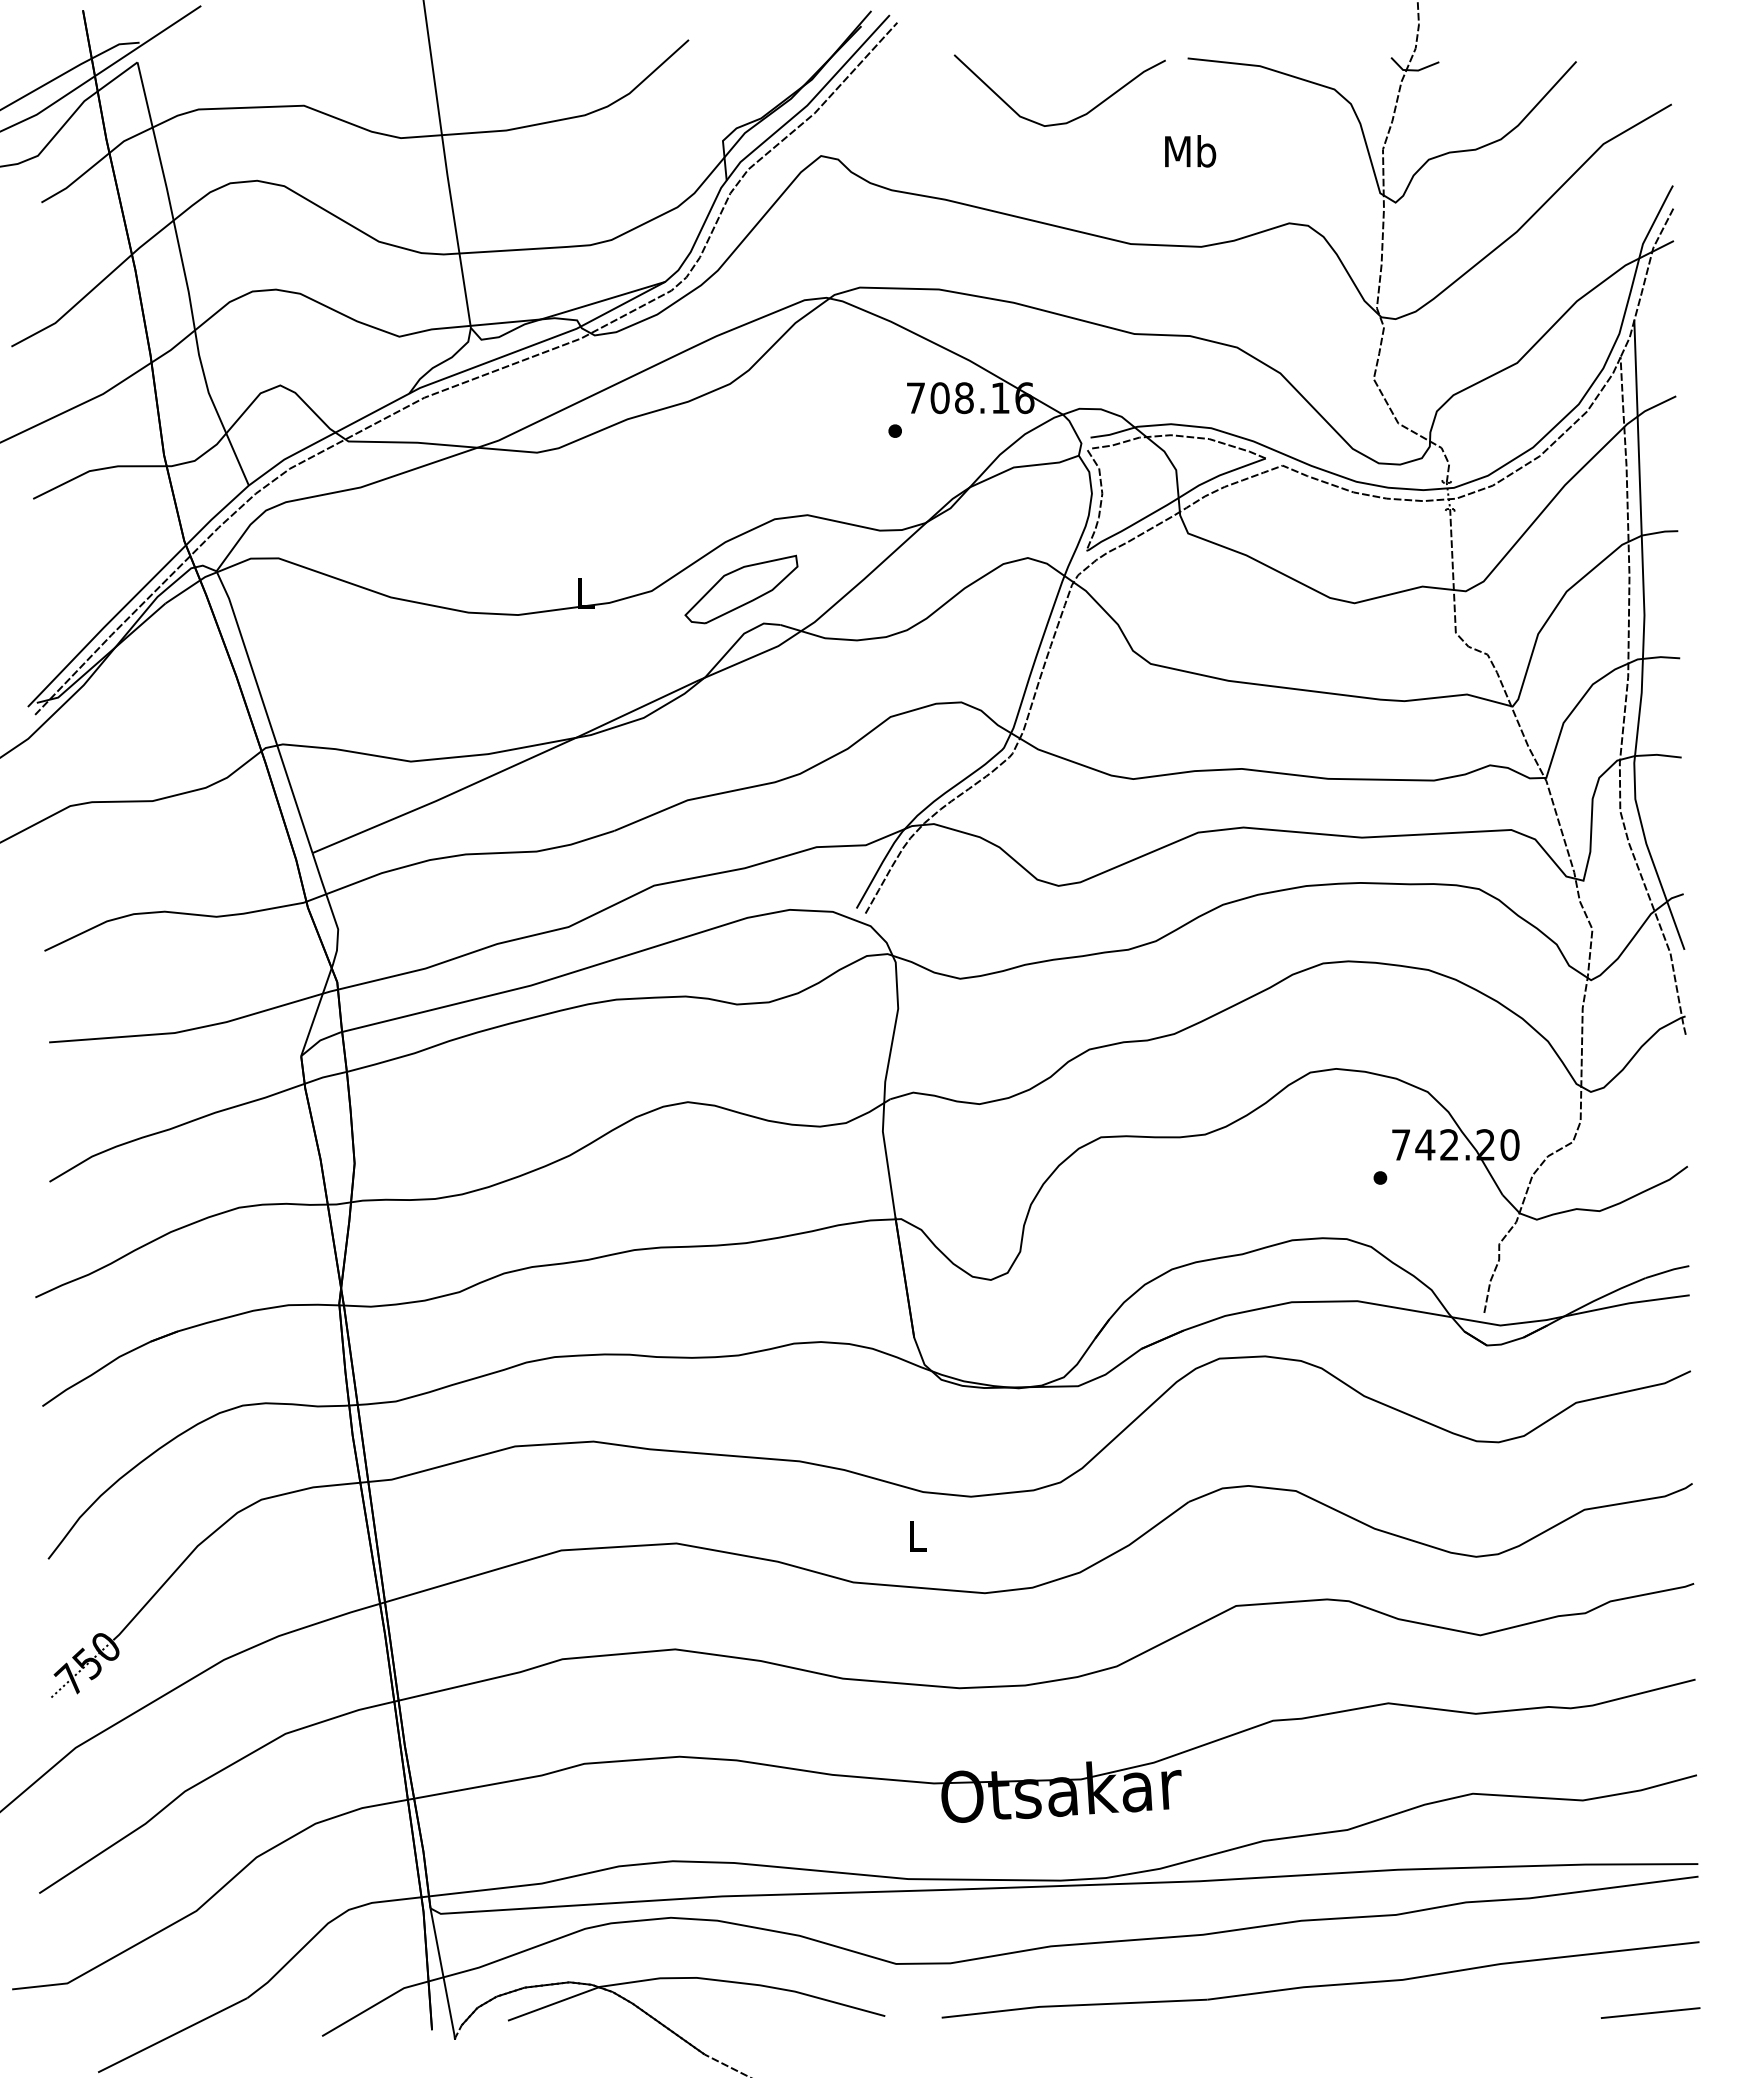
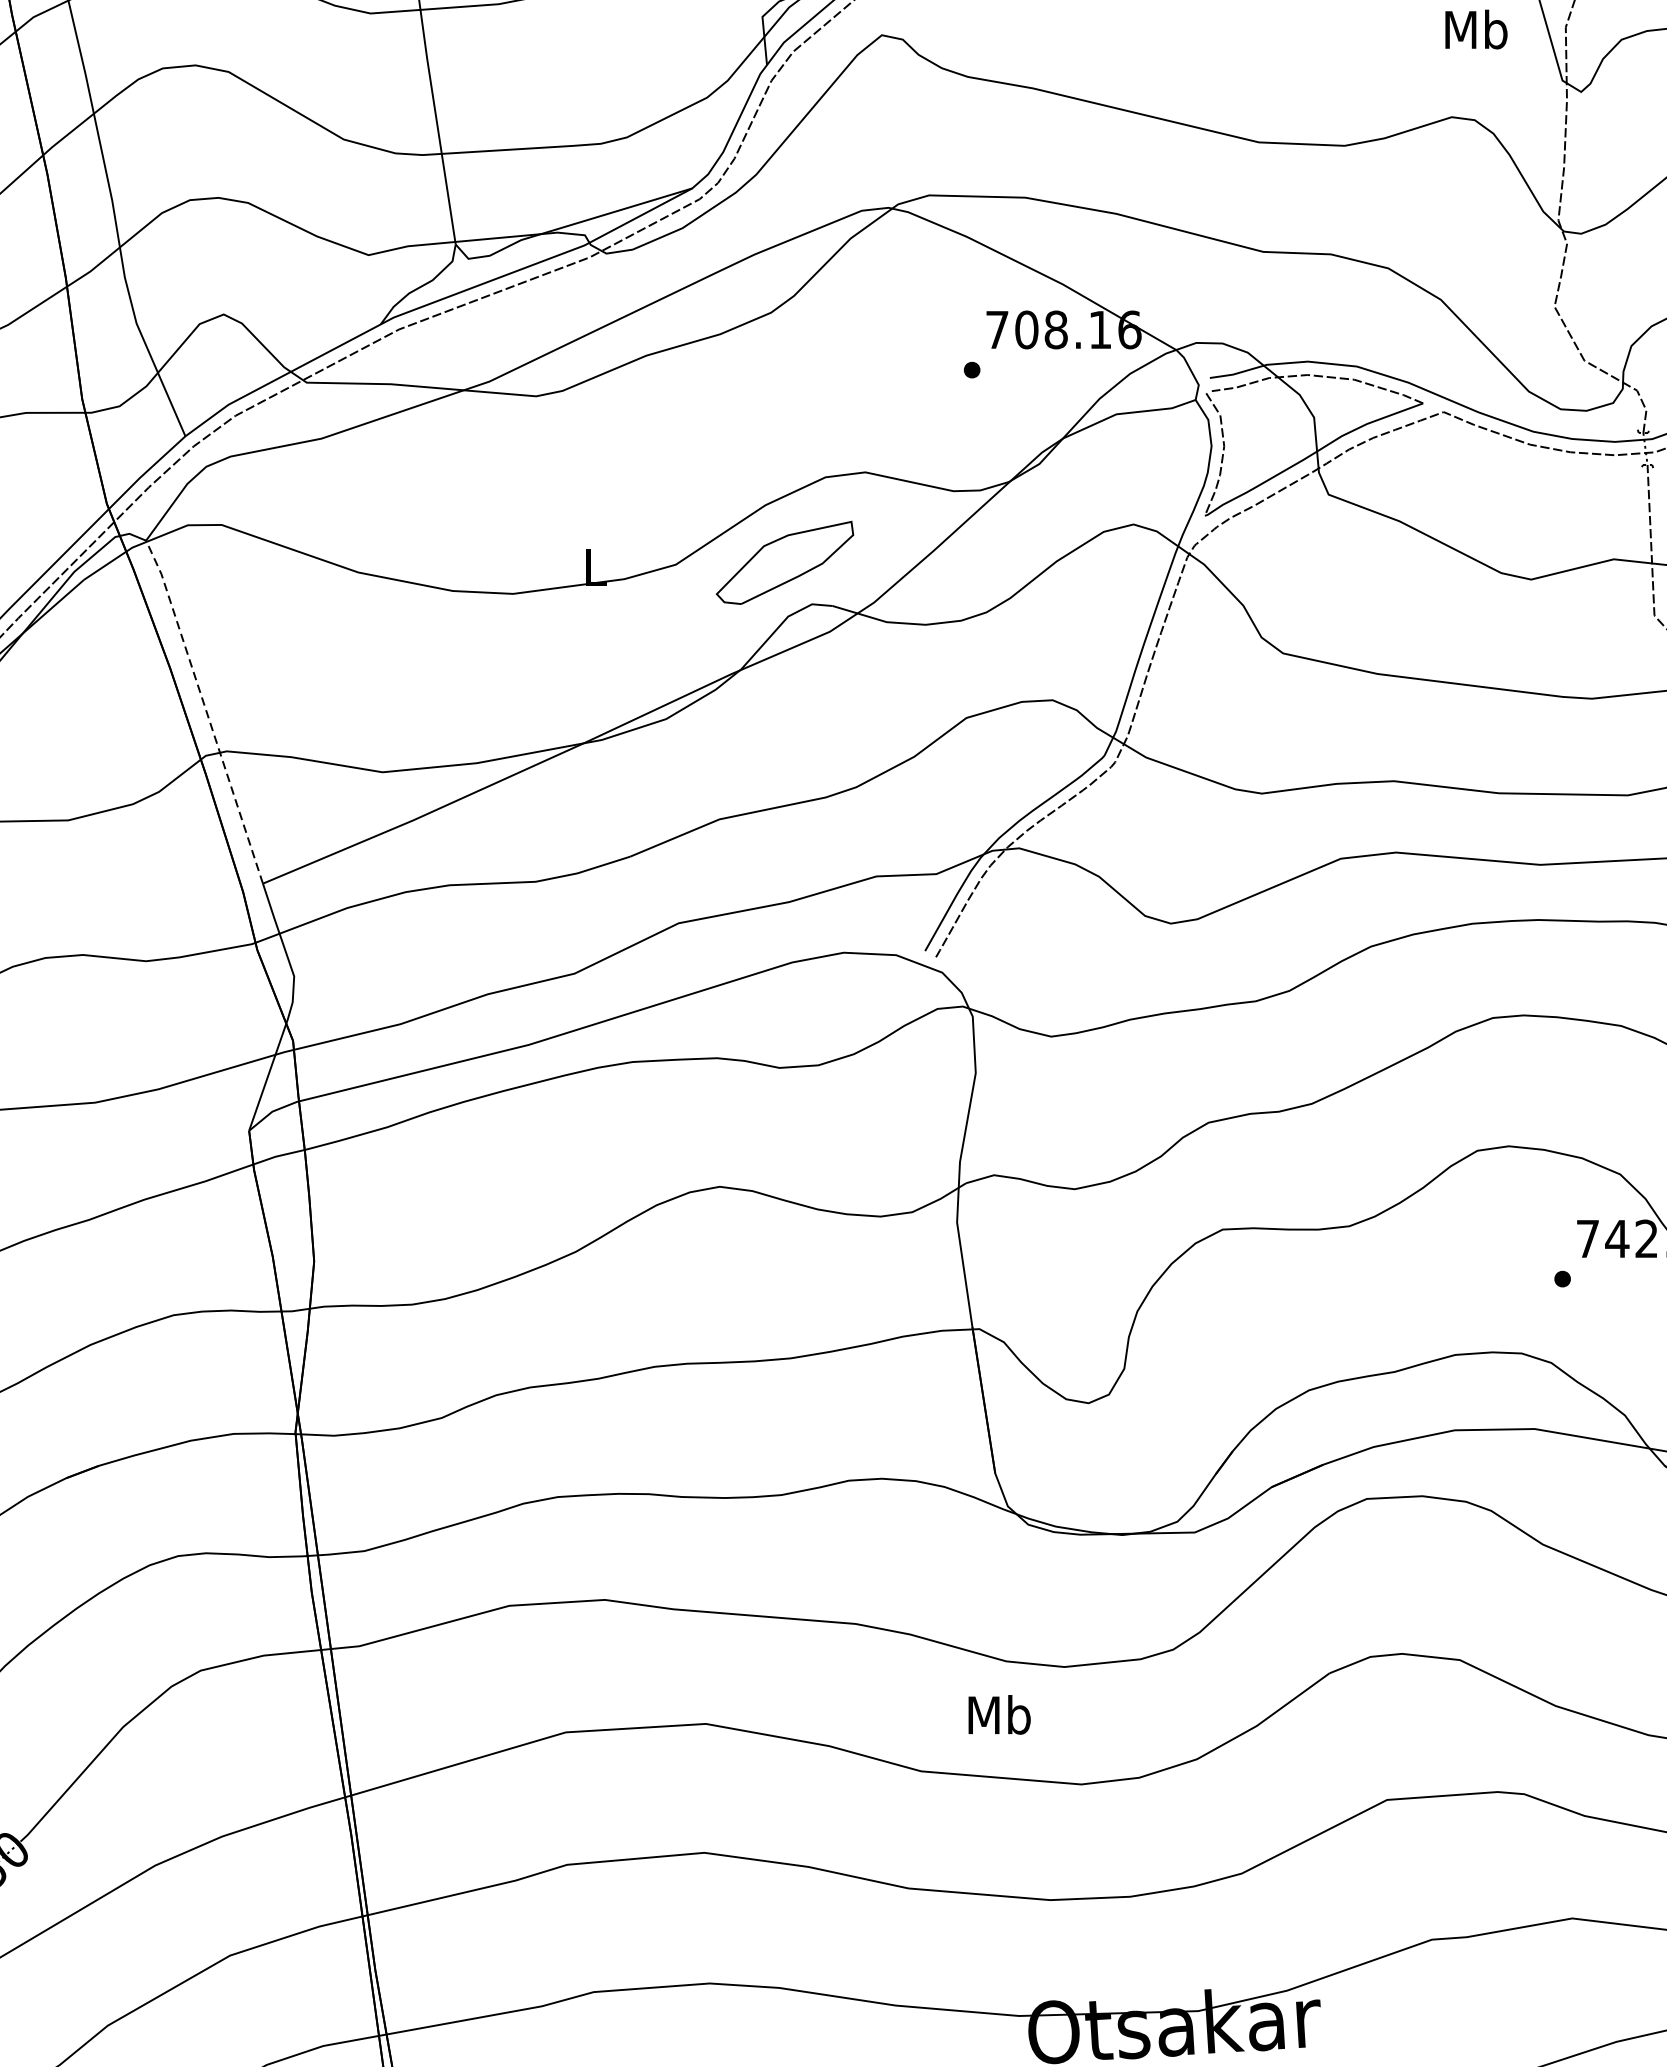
text: (1190, 151) -> (1476, 29), moved
line: (265, 710) -> (205, 710), solid -> dashed
text: (917, 1535) -> (999, 1714), L -> Mb

